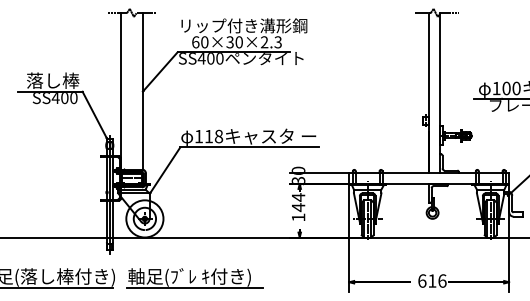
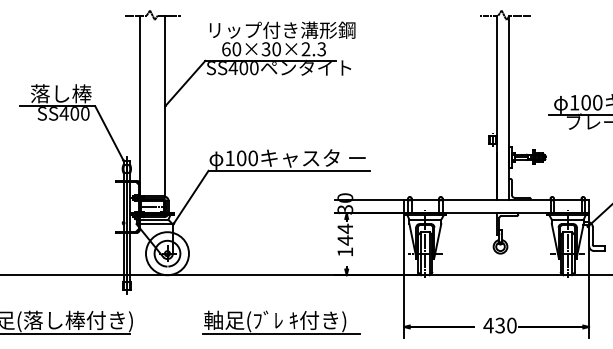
text: (214, 136) -> (247, 158), 118 -> 100
part: (195, 278) -> (281, 322), moved
text: (431, 280) -> (499, 325), 616 -> 430

